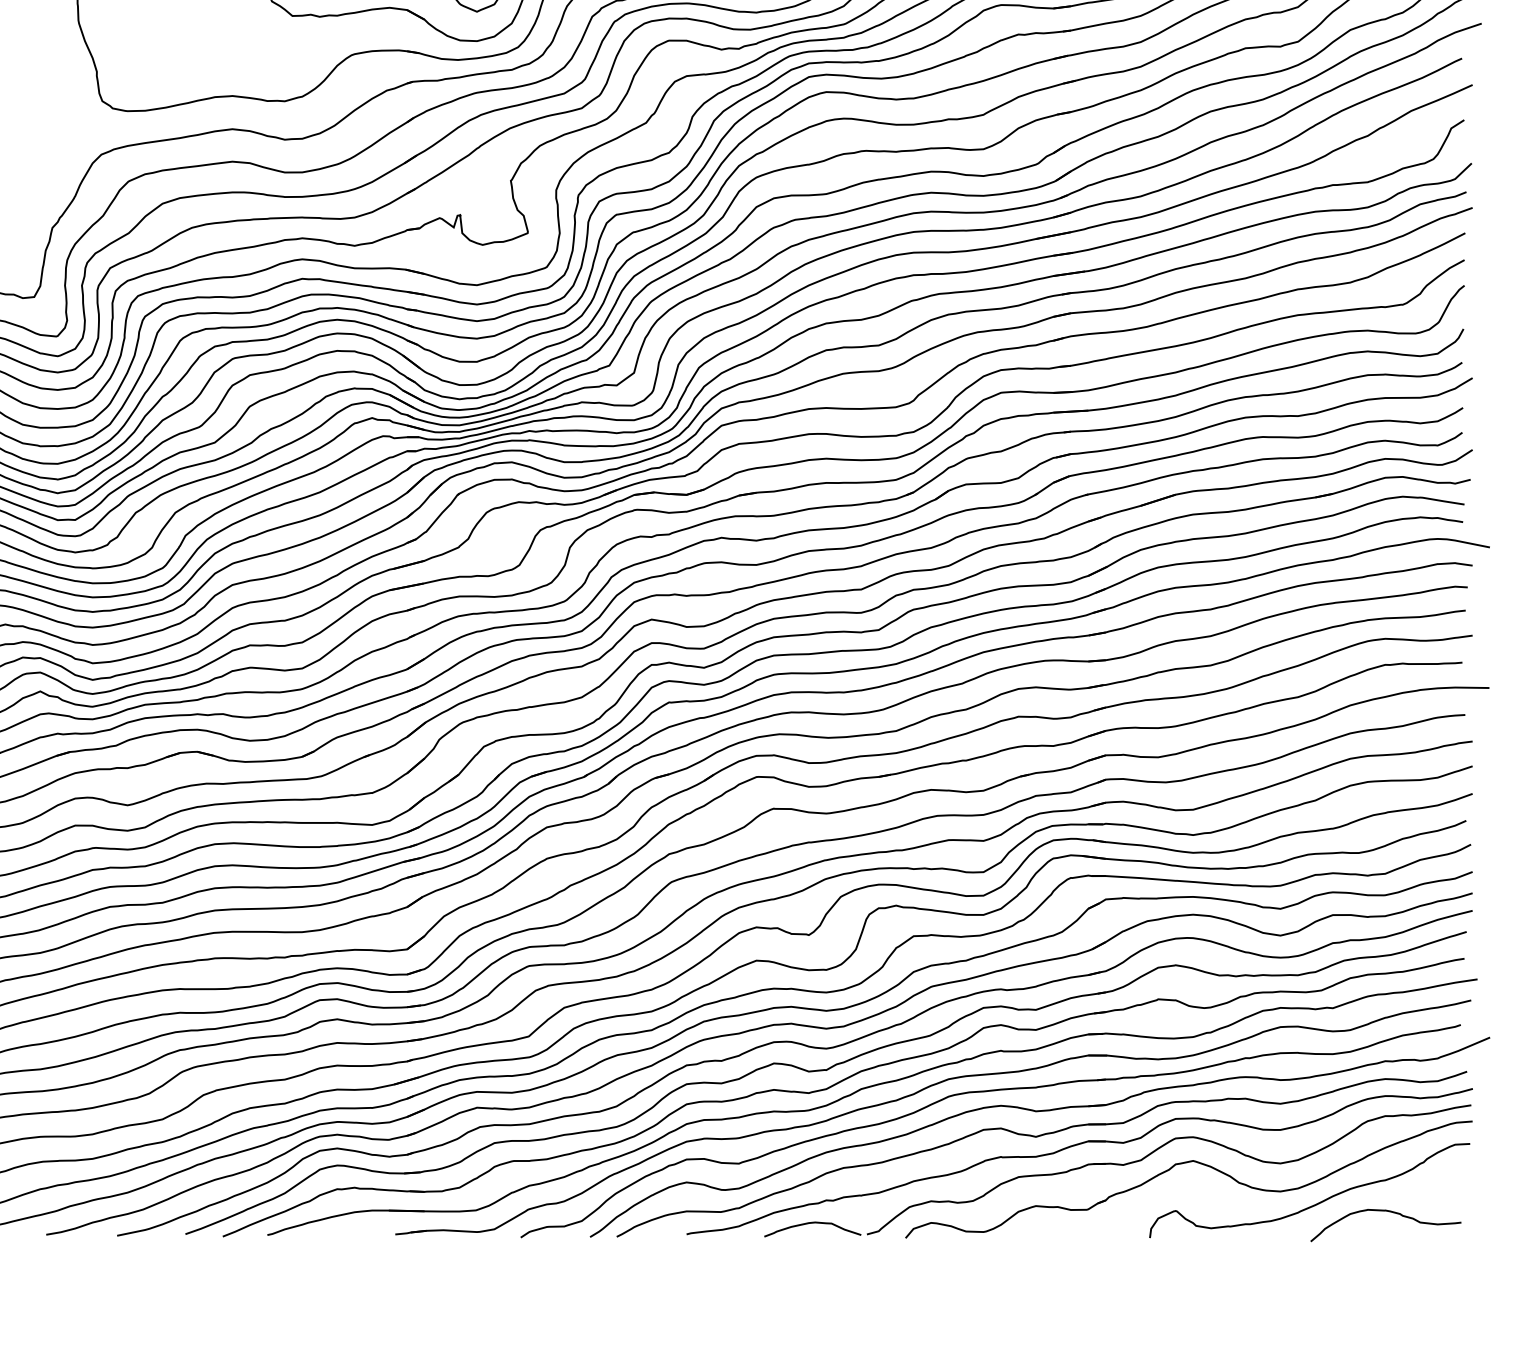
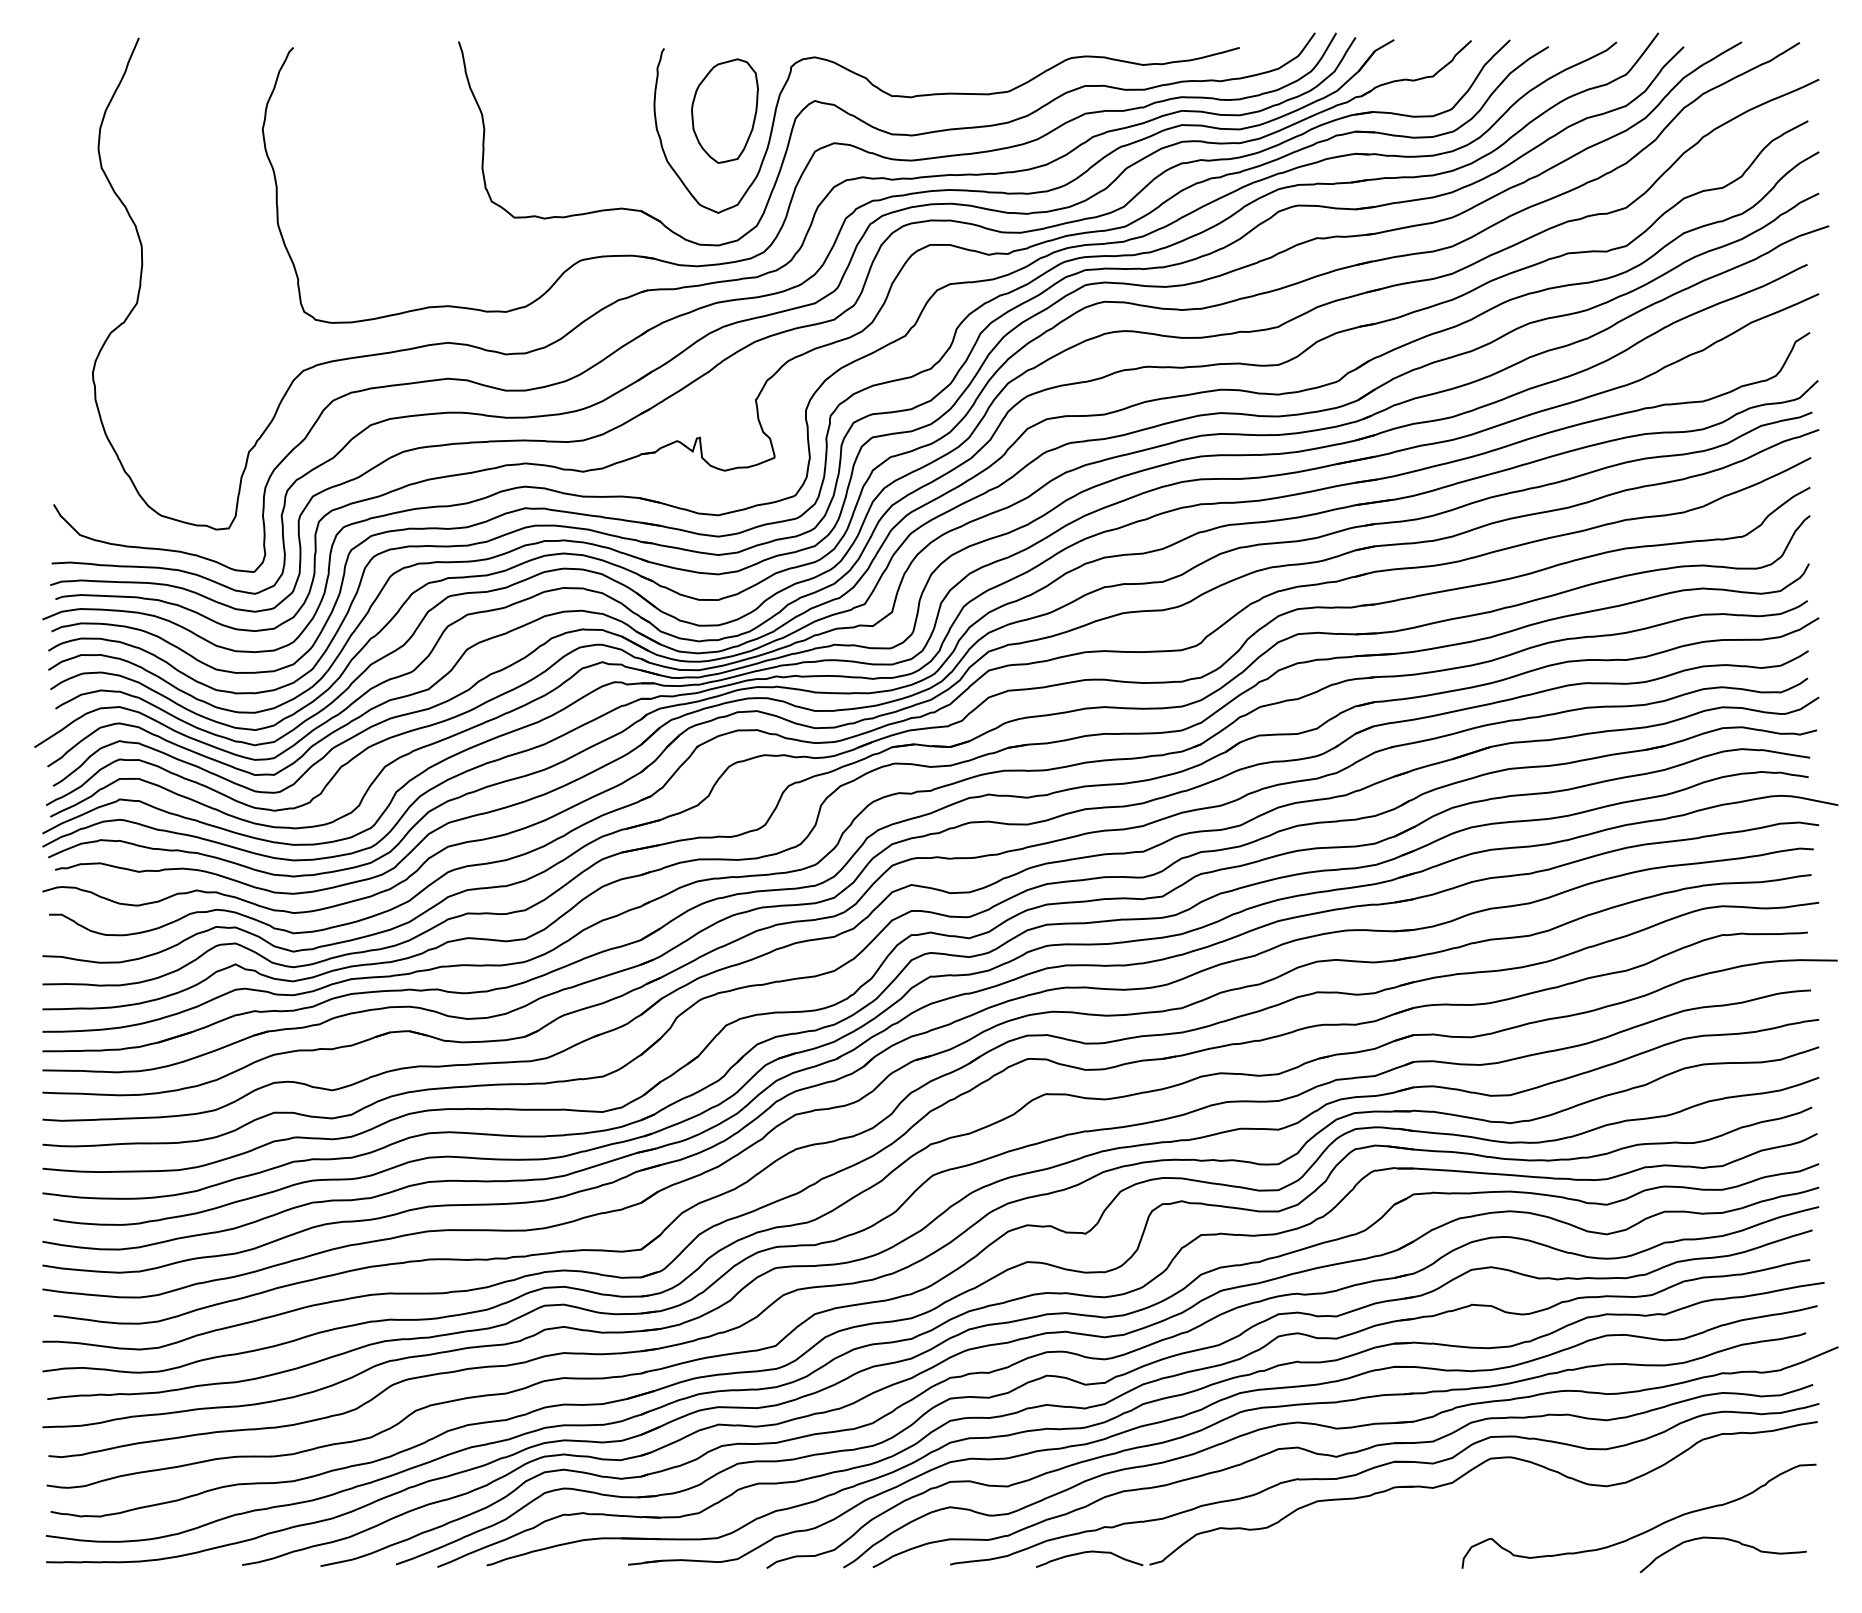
part: (1185, 1163) -> (1501, 1486), removed

